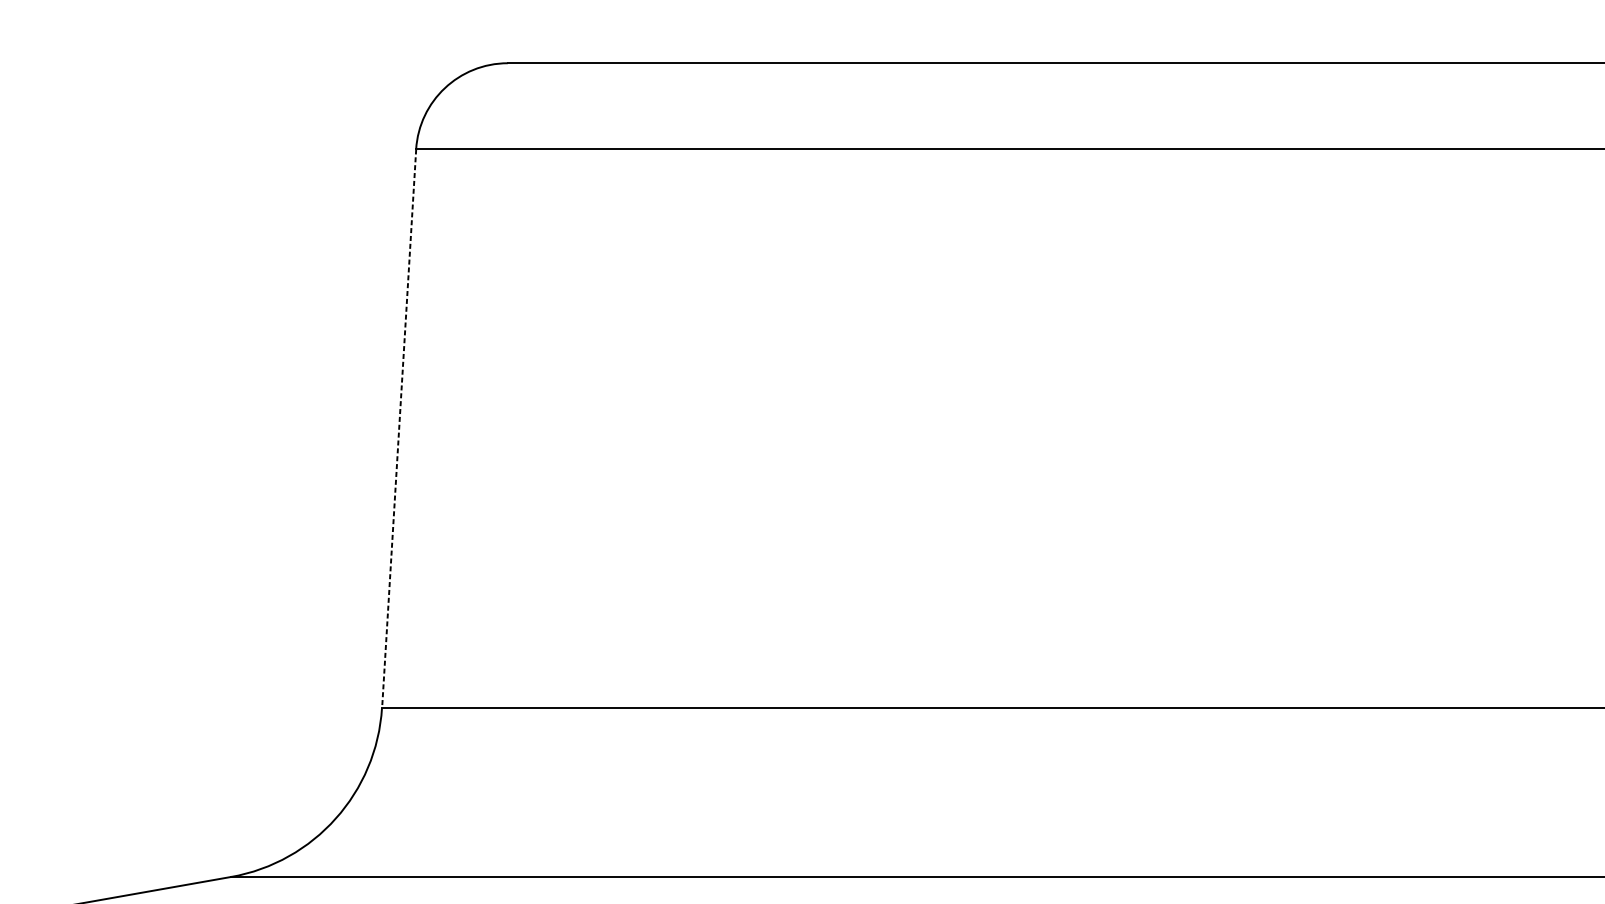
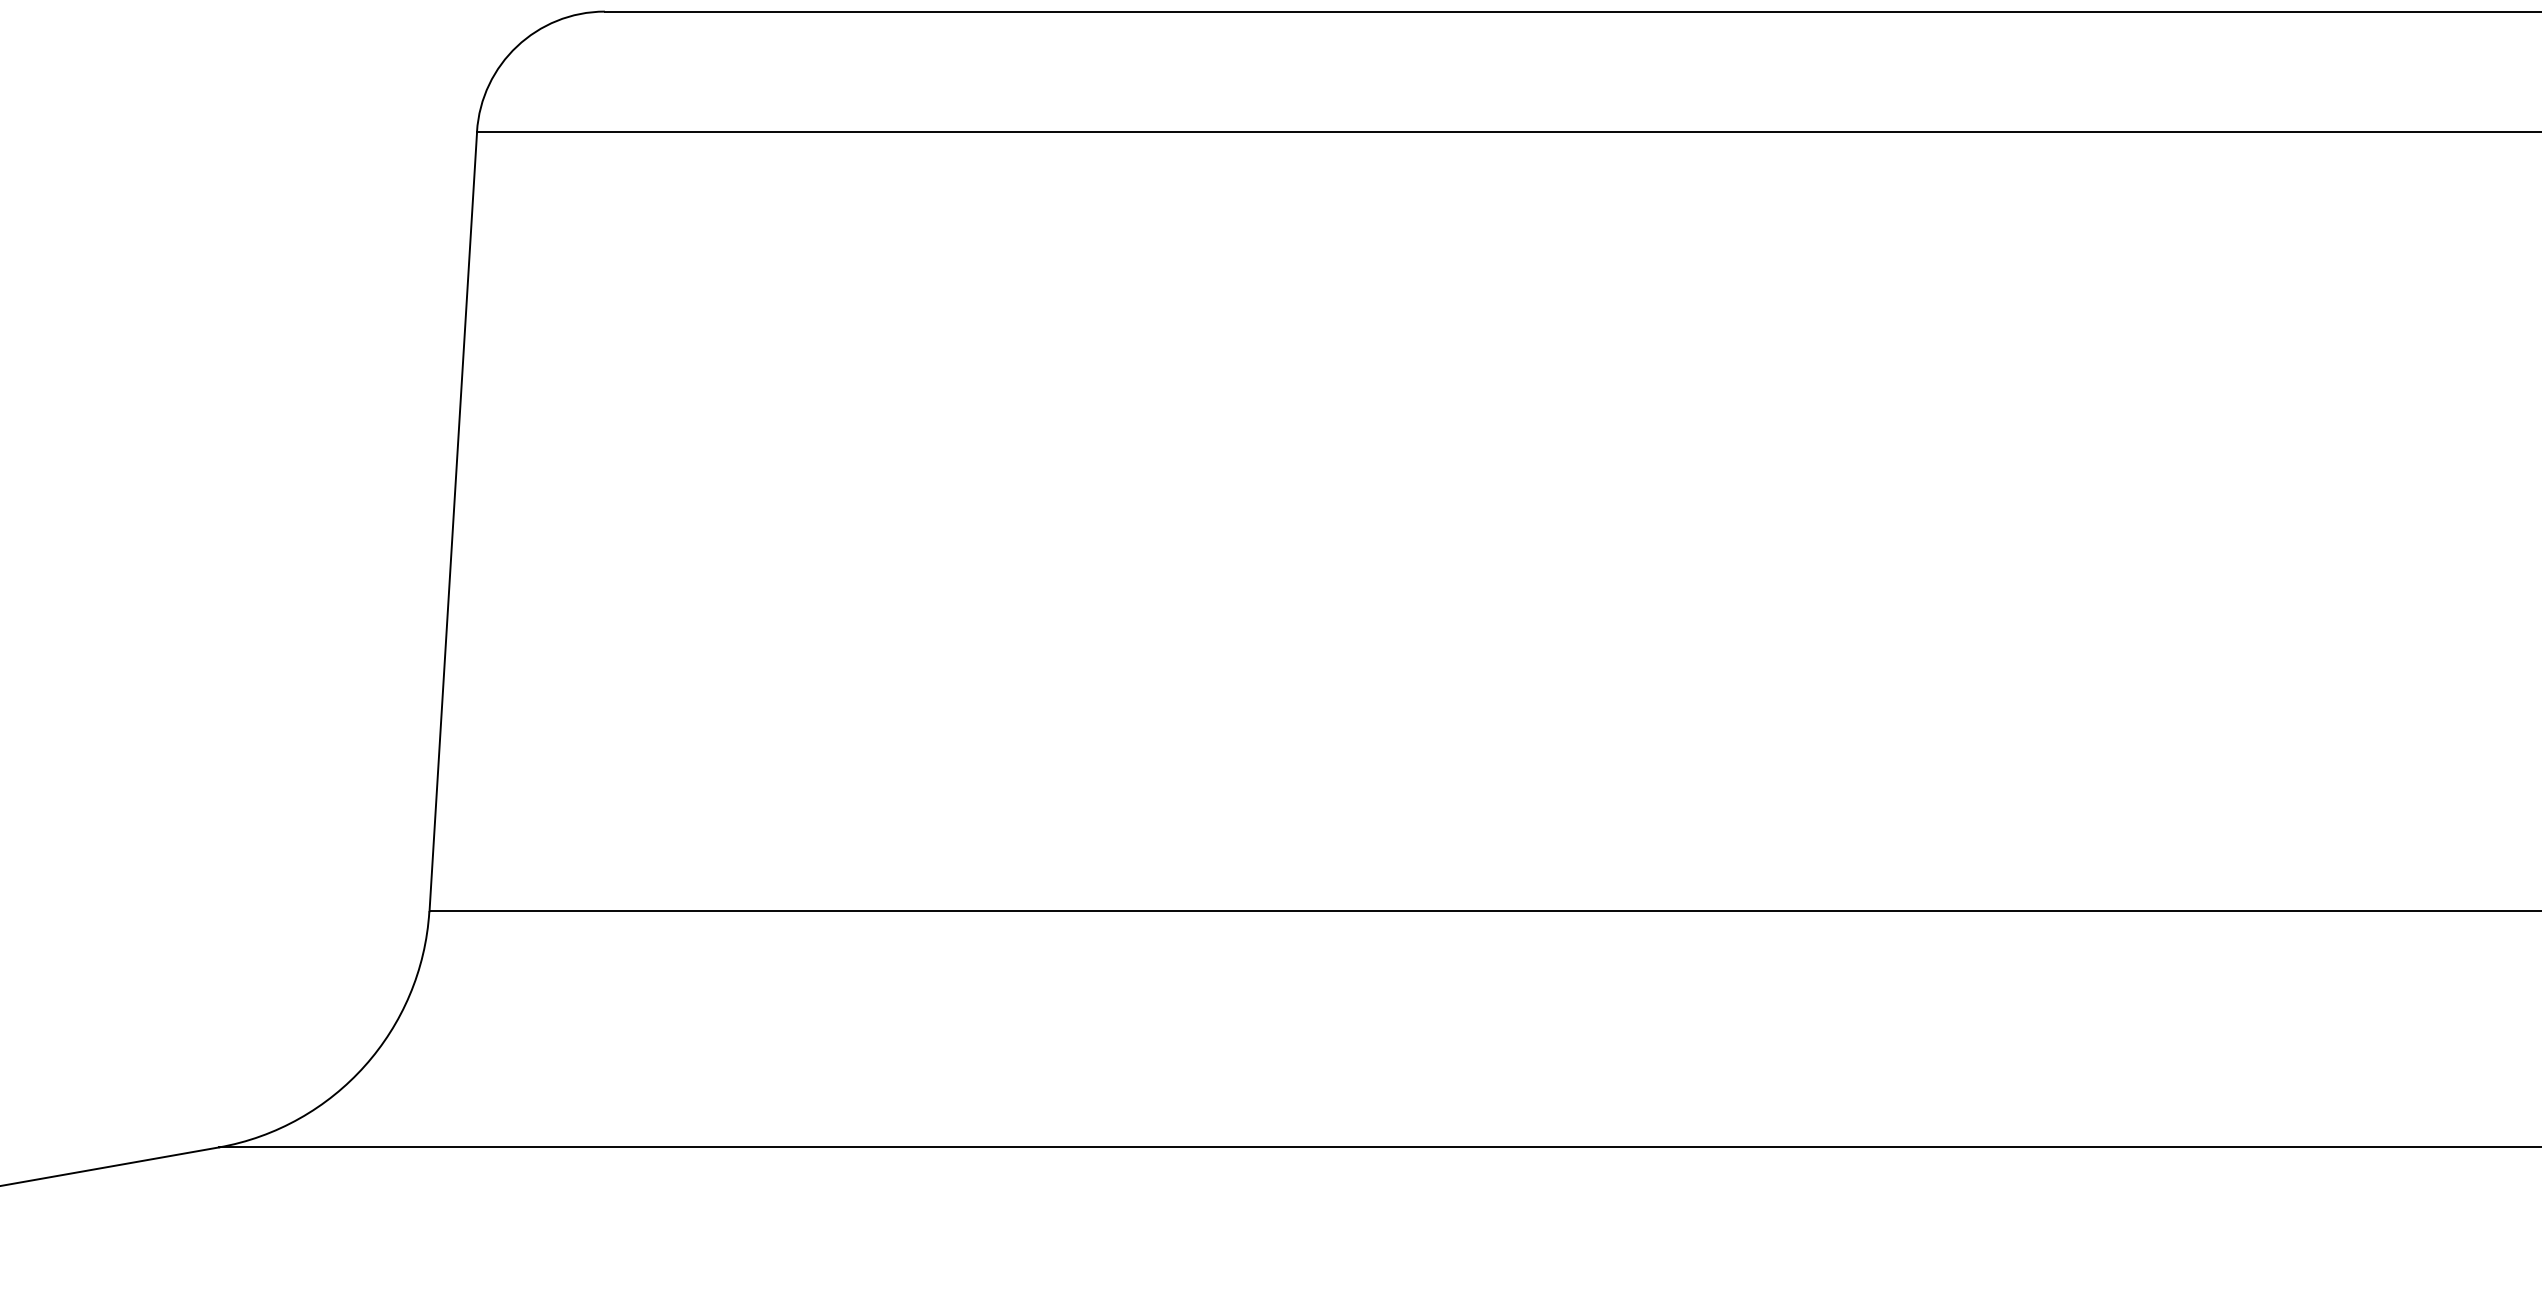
line: (399, 429) -> (453, 522), dashed -> solid

